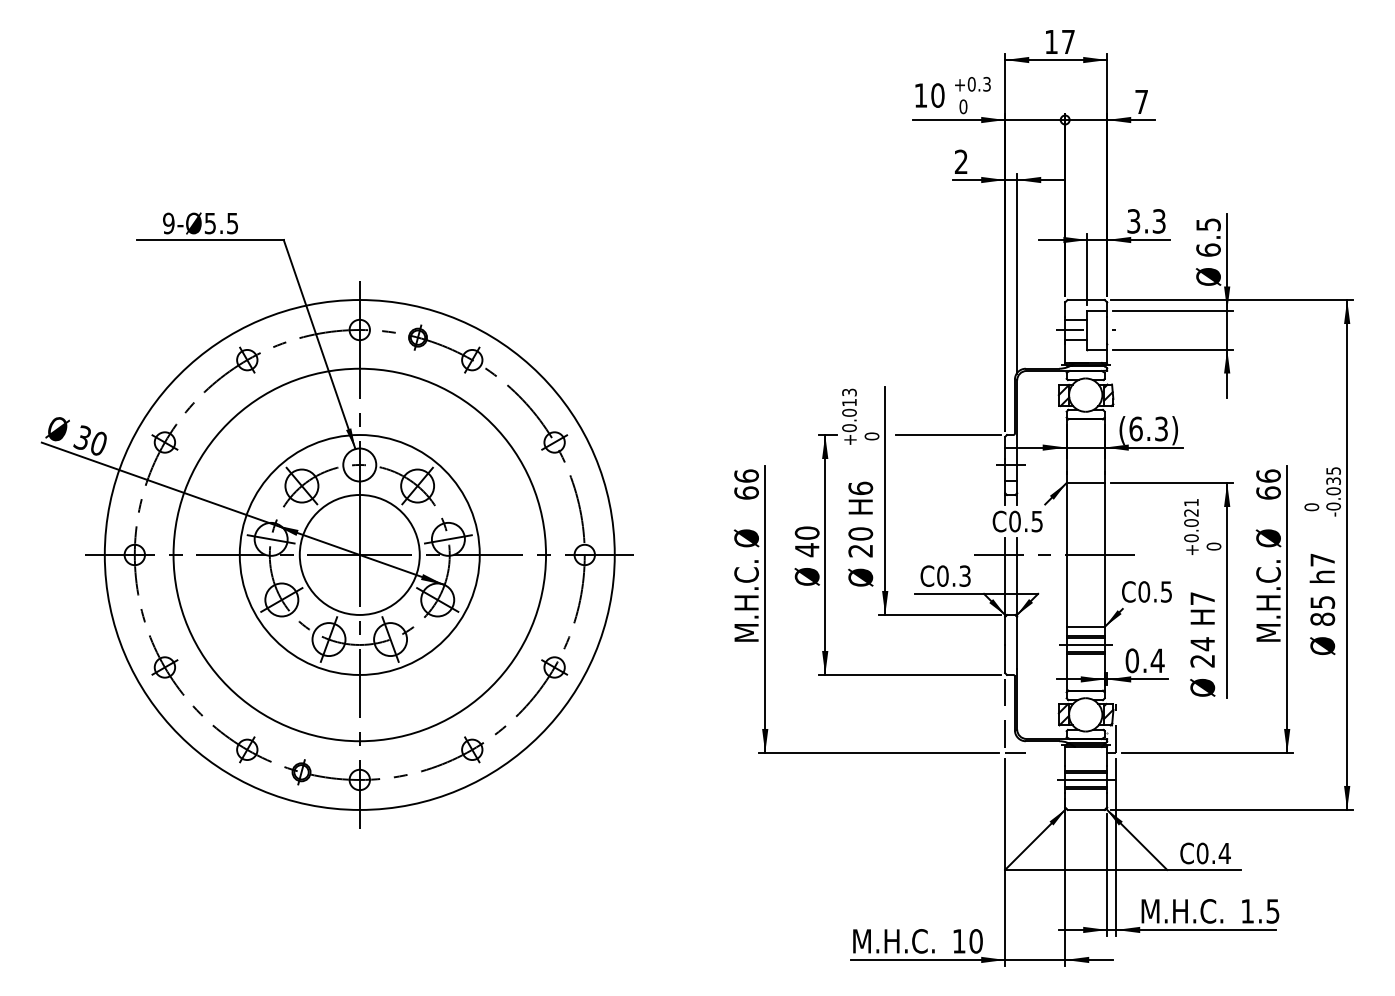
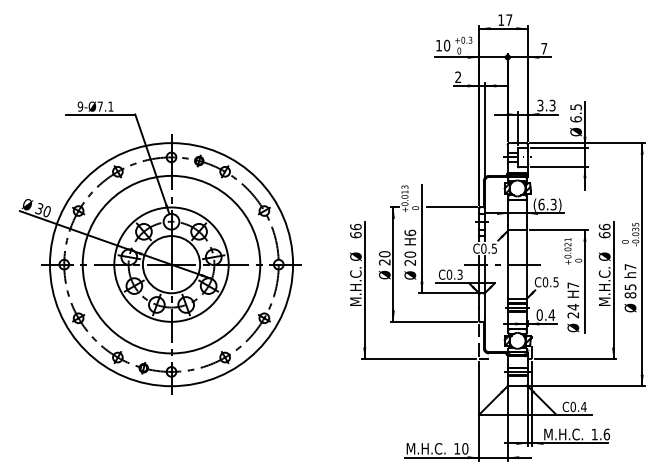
text: (221, 223) -> (105, 106), 9-Ø5.5 -> 9-Ø7.1
text: (806, 550) -> (384, 262), 40 -> 20
text: (1272, 911) -> (606, 434), 1.5 -> 1.6

